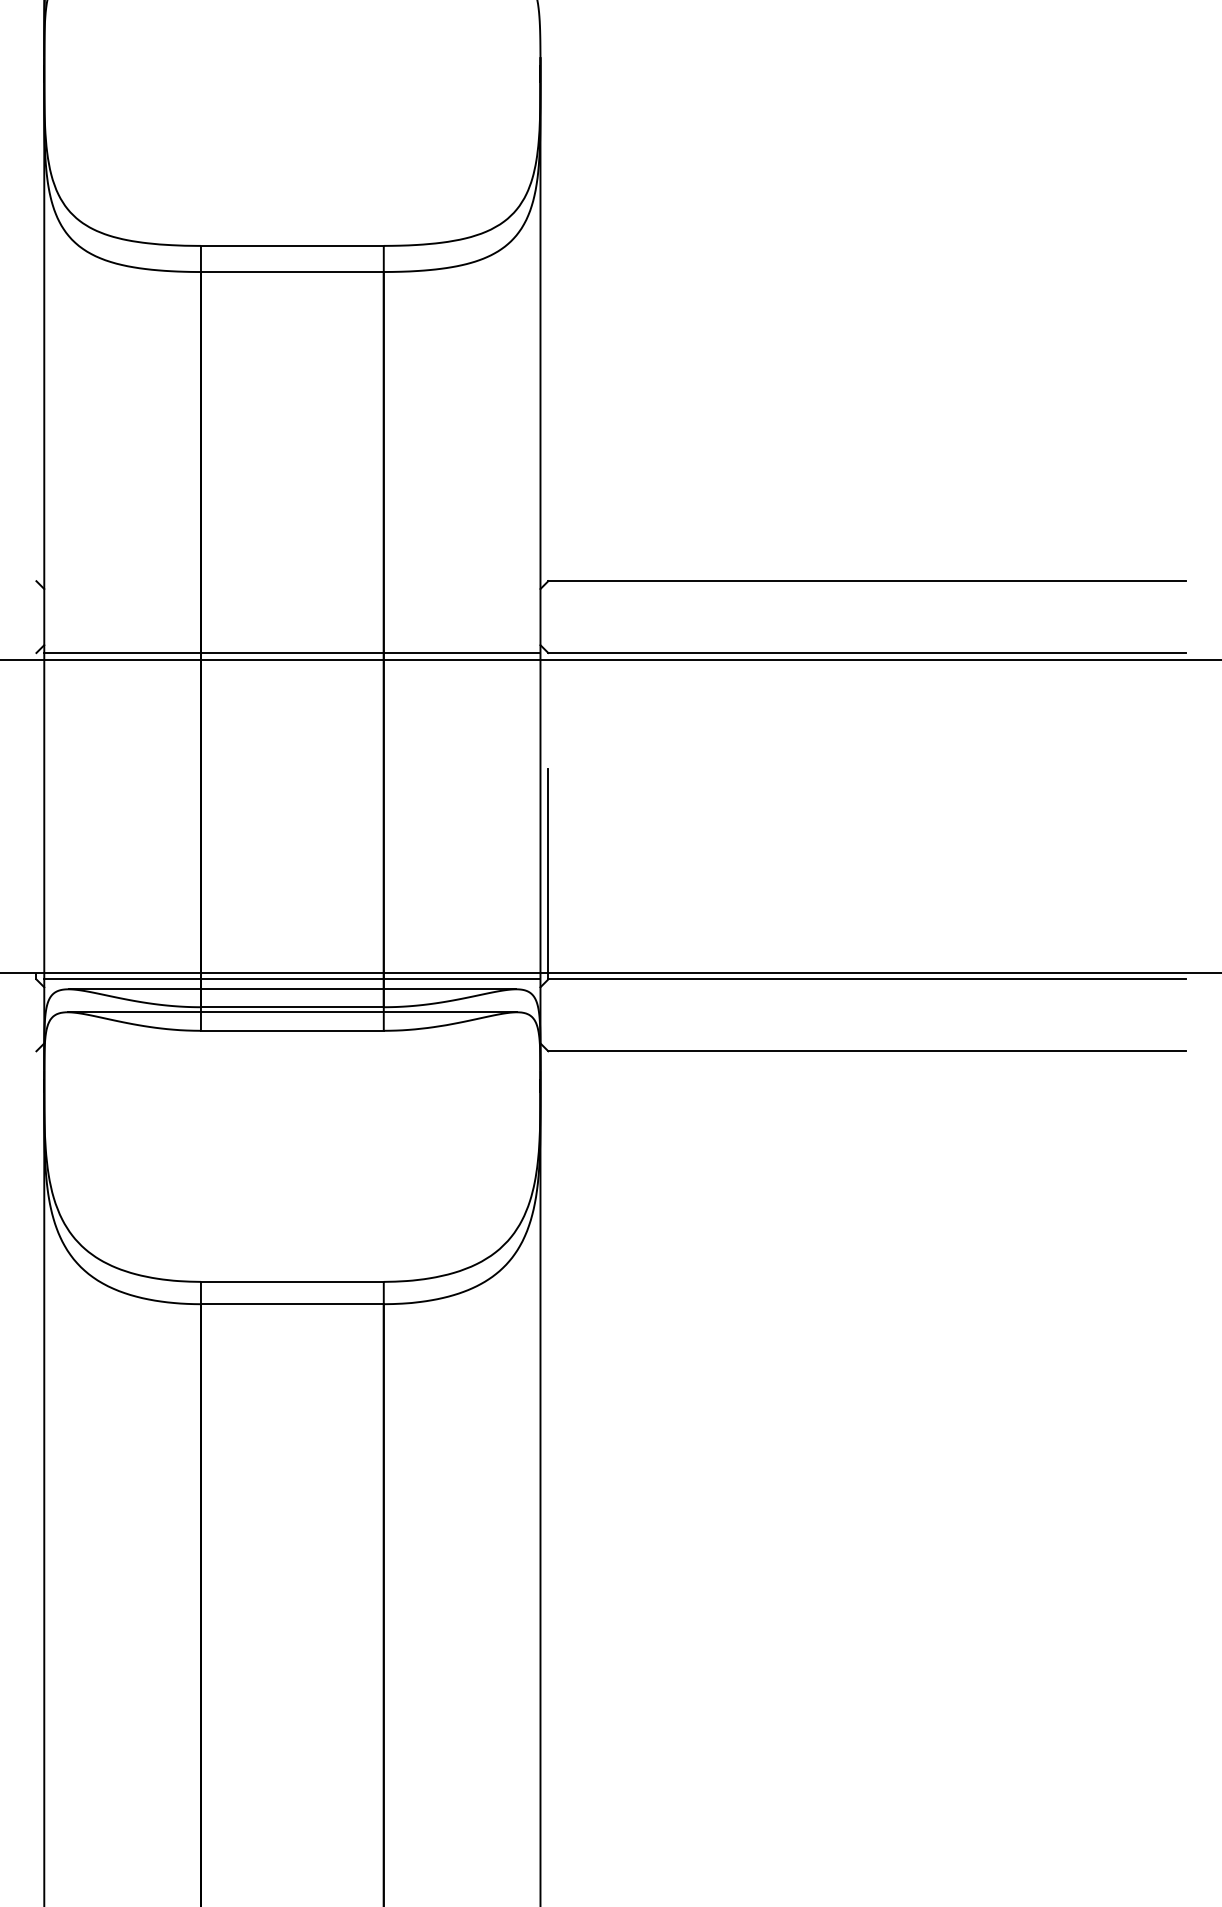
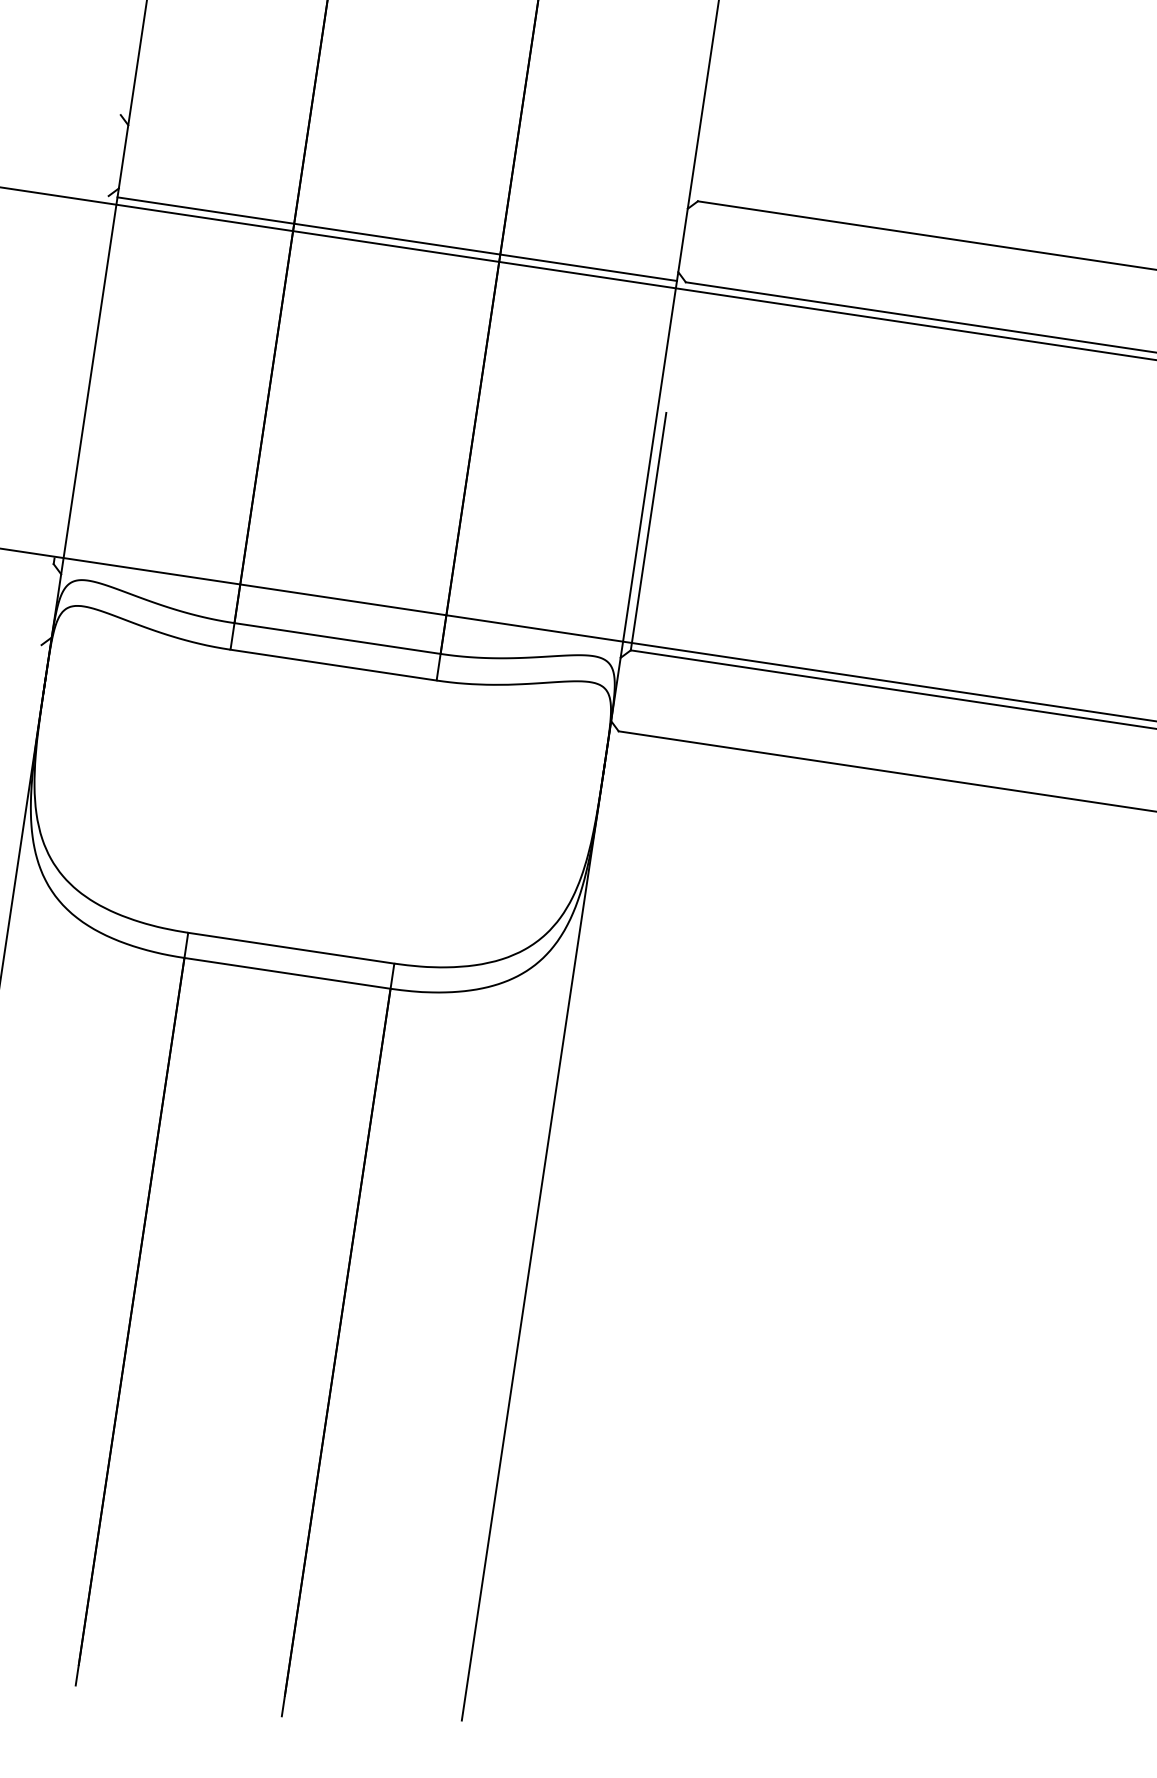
line: (292, 979) -> (342, 607), removed
line: (292, 989) -> (340, 618), removed
line: (291, 1012) -> (335, 644), removed

